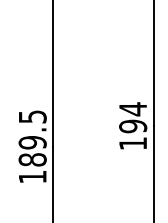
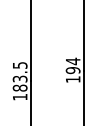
text: (31, 141) -> (19, 78), 189.5 -> 183.5

